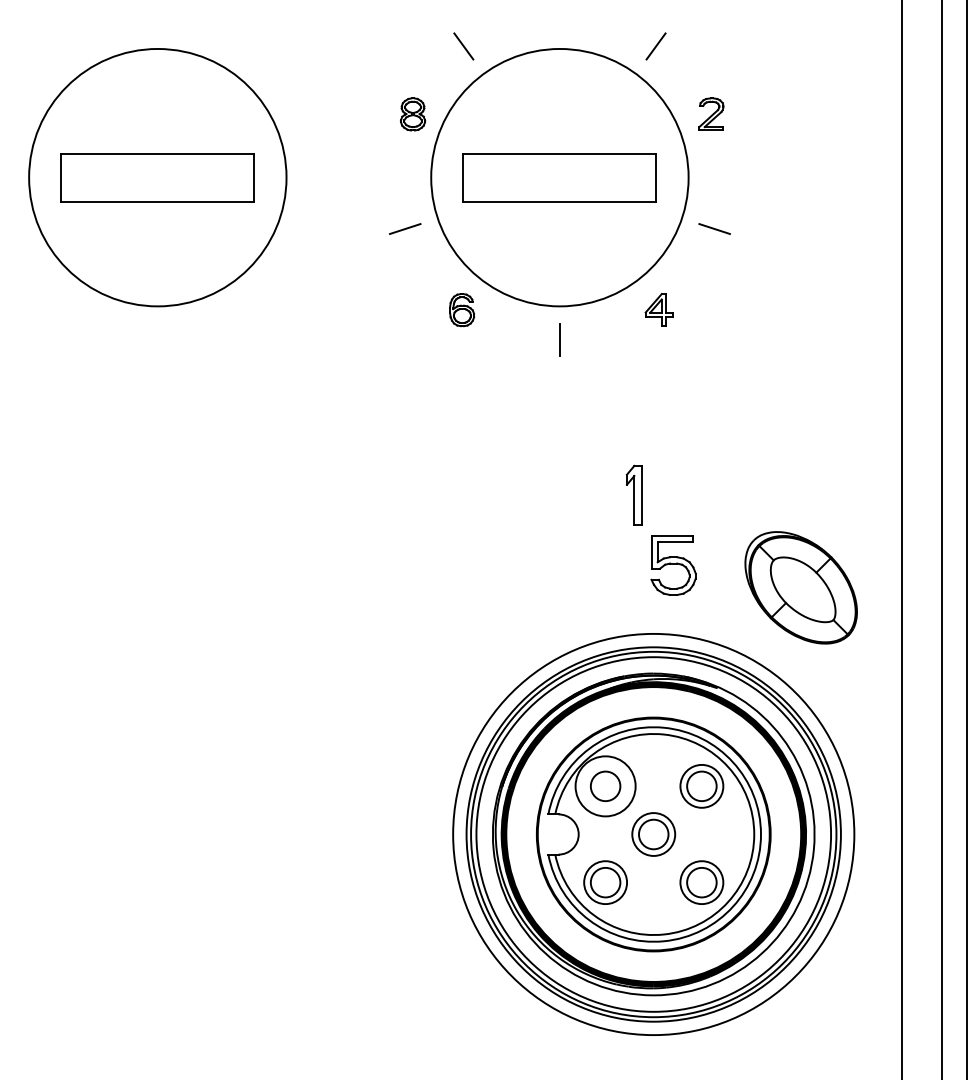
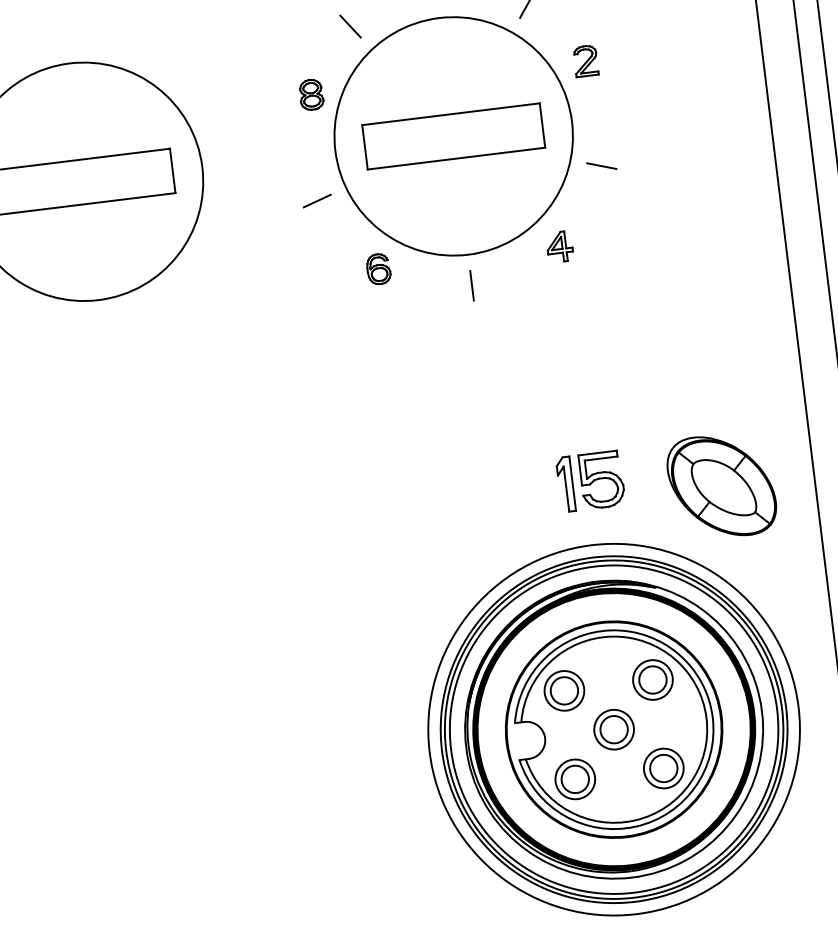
part: (634, 494) -> (565, 483), moved
circle: (605, 785) -> (564, 690), size x0.71

